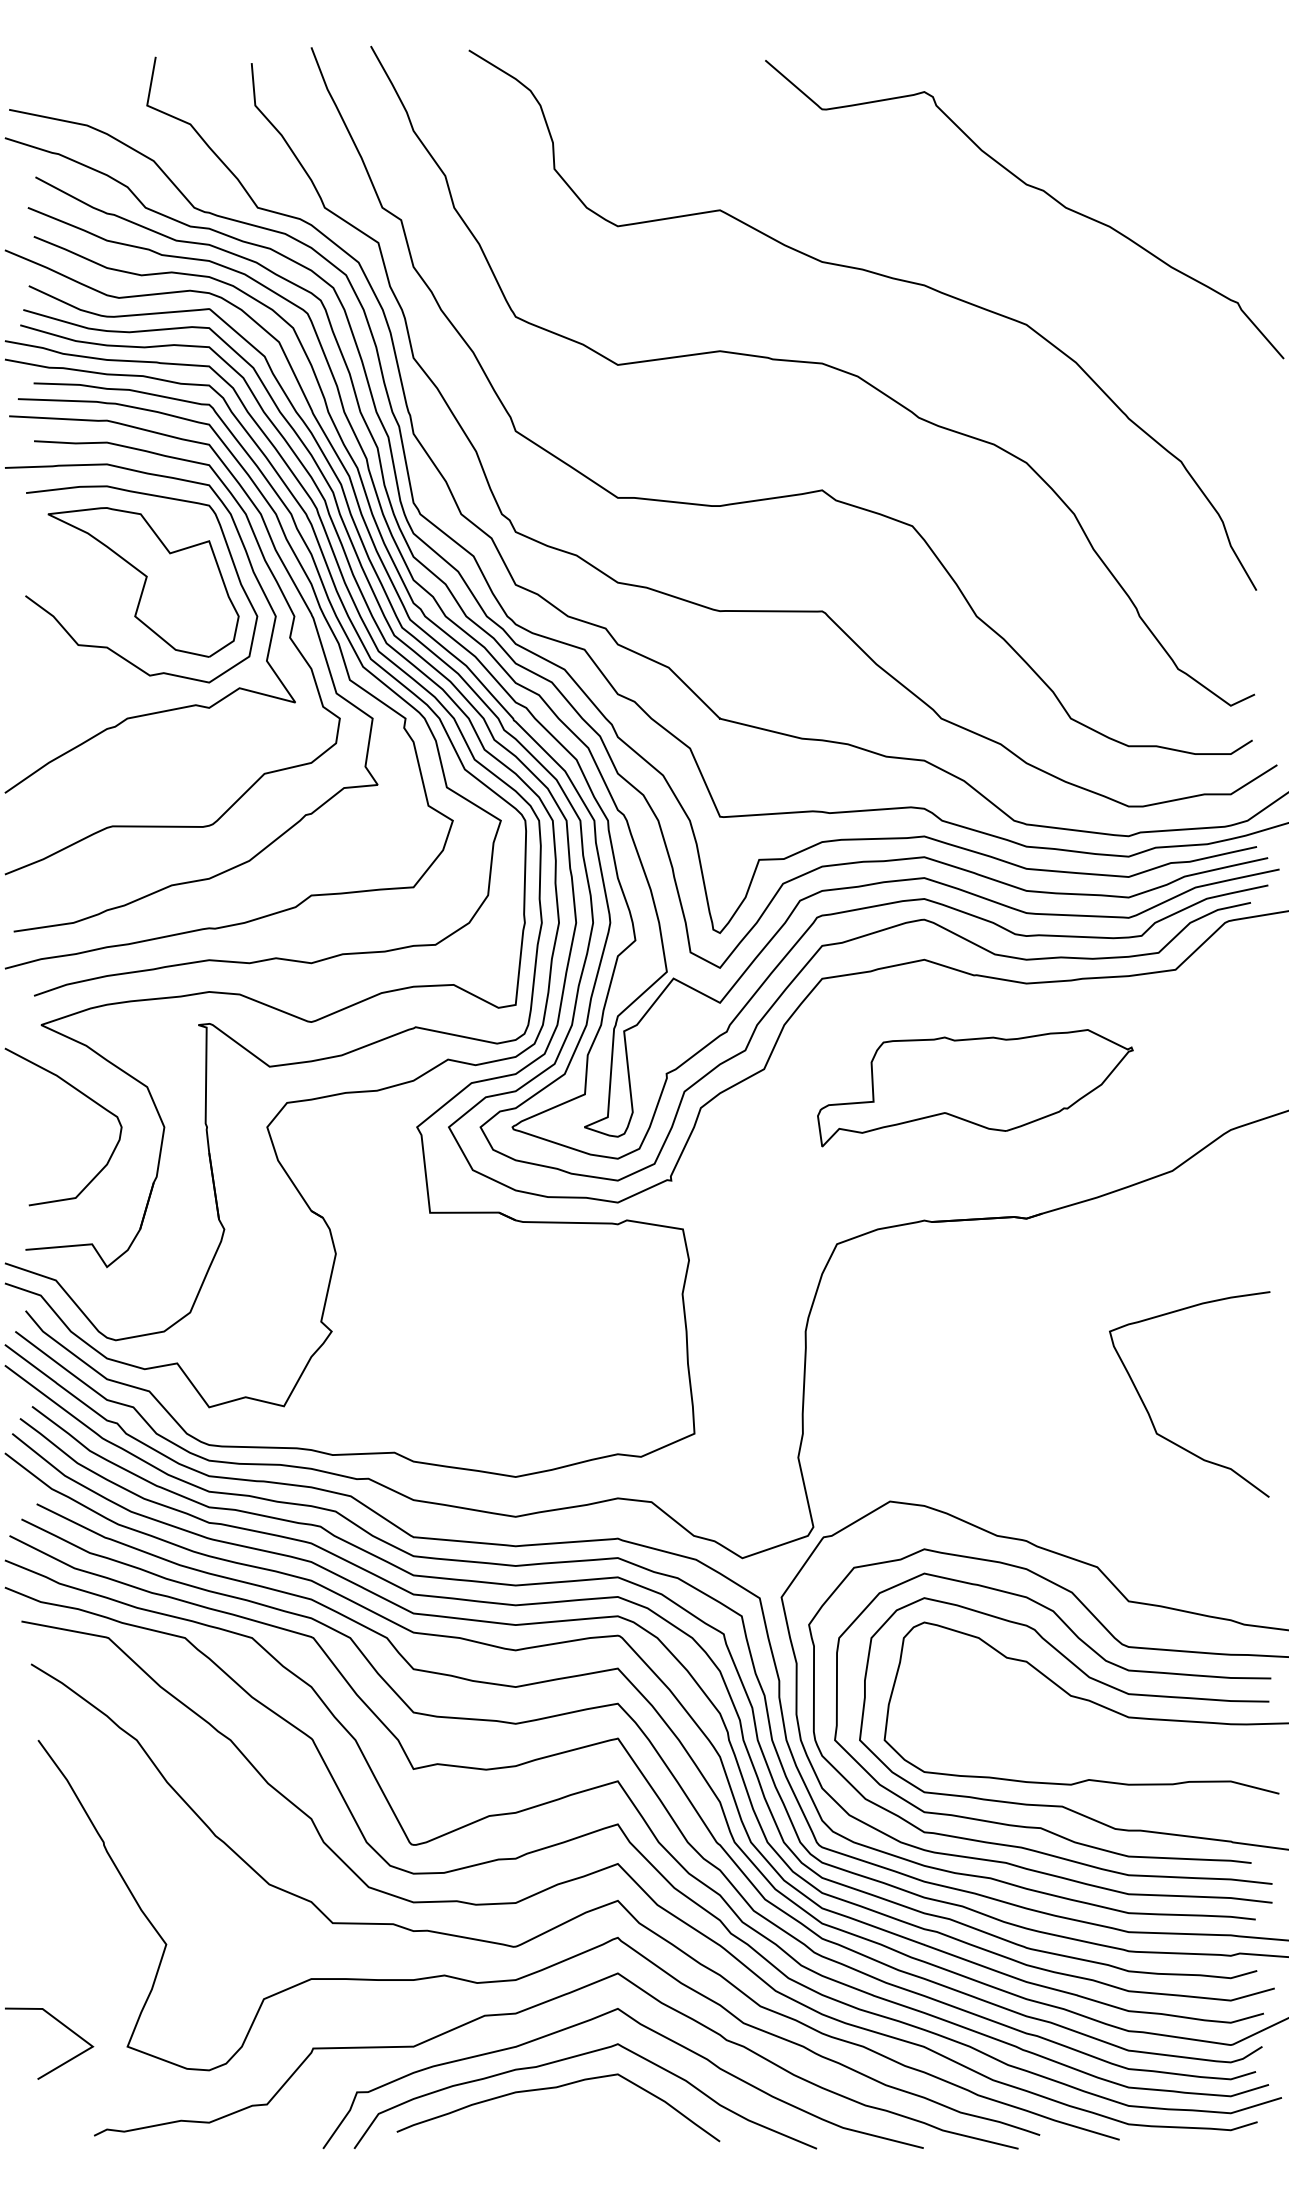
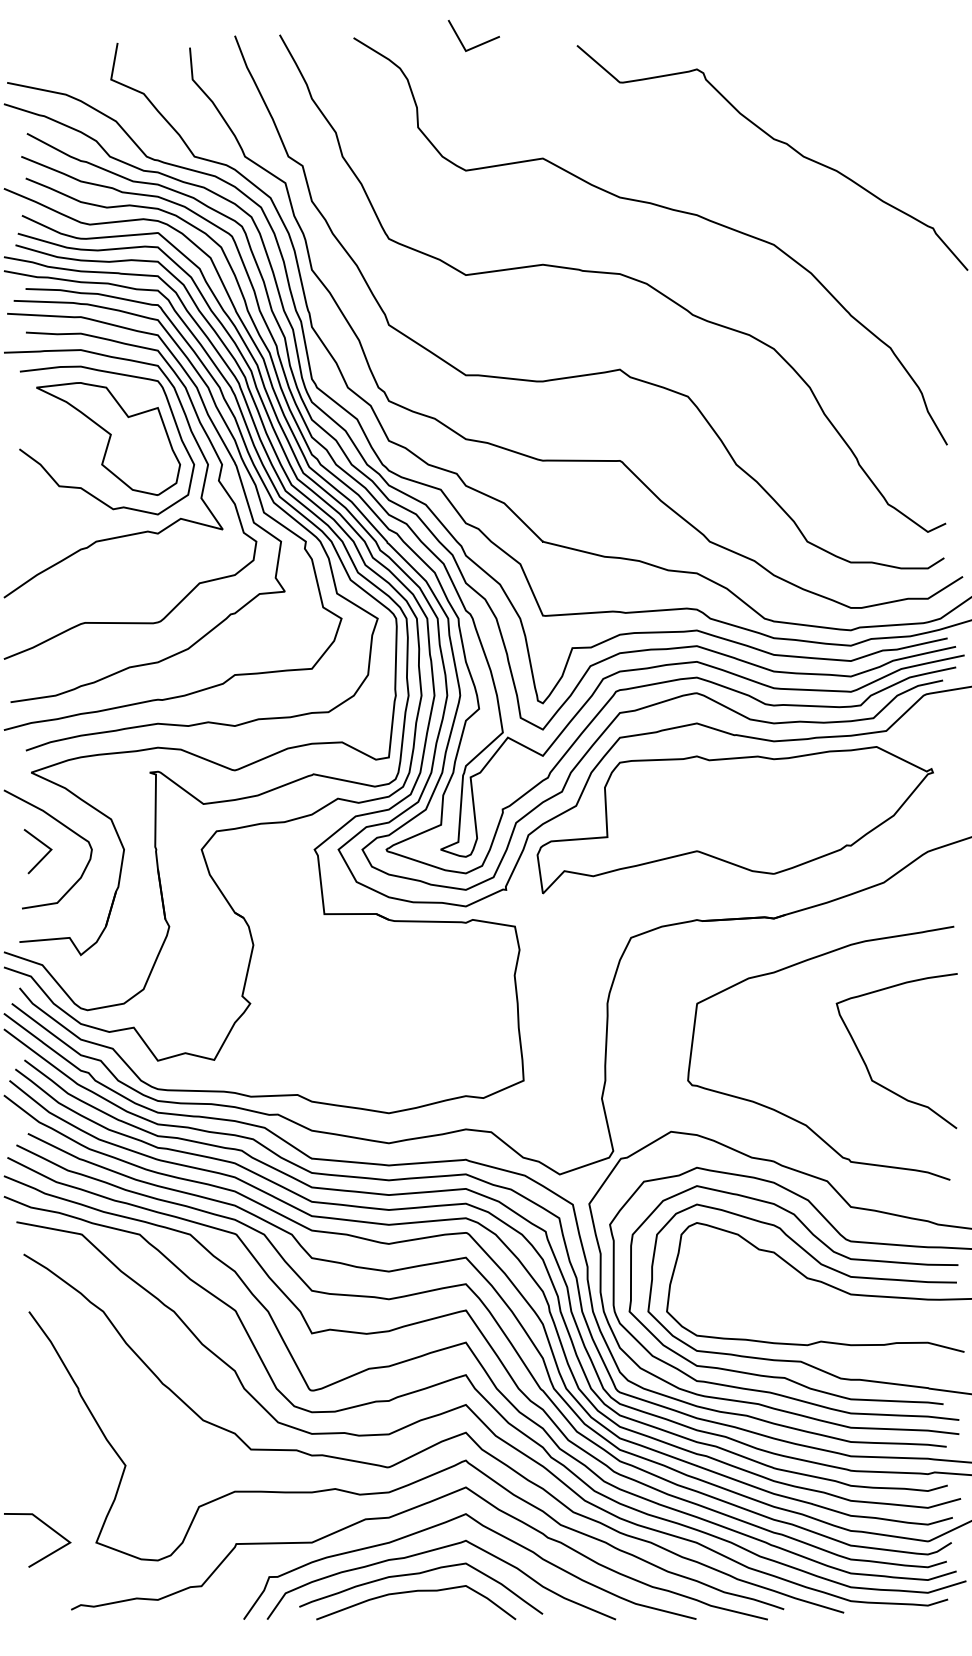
line: (631, 60) -> (476, 45), added
part: (975, 1088) -> (735, 820), size x1.67
line: (57, 1136) -> (43, 856), added
curve: (1047, 1481) -> (789, 1116), added
curve: (548, 2112) -> (413, 1592), added

